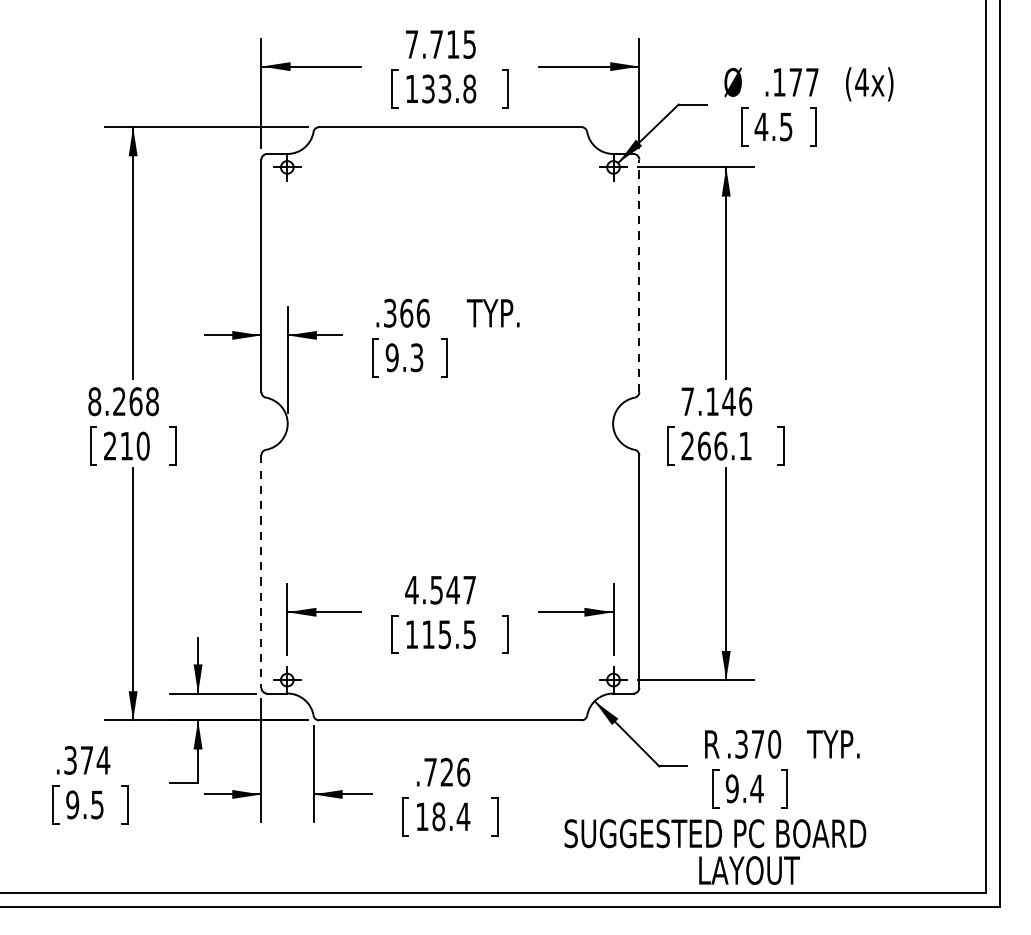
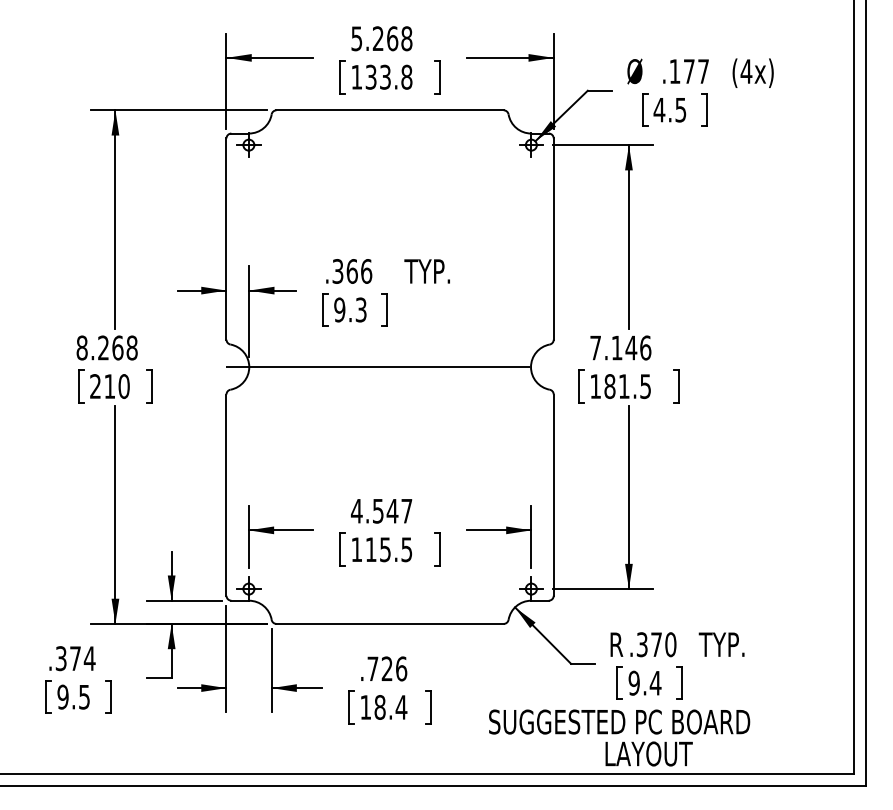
text: (440, 44) -> (381, 38), 7.715 -> 5.268
line: (639, 276) -> (553, 239), dashed -> solid
line: (450, 424) -> (390, 367), added
text: (716, 446) -> (620, 386), 266.1 -> 181.5
line: (261, 572) -> (226, 495), dashed -> solid

